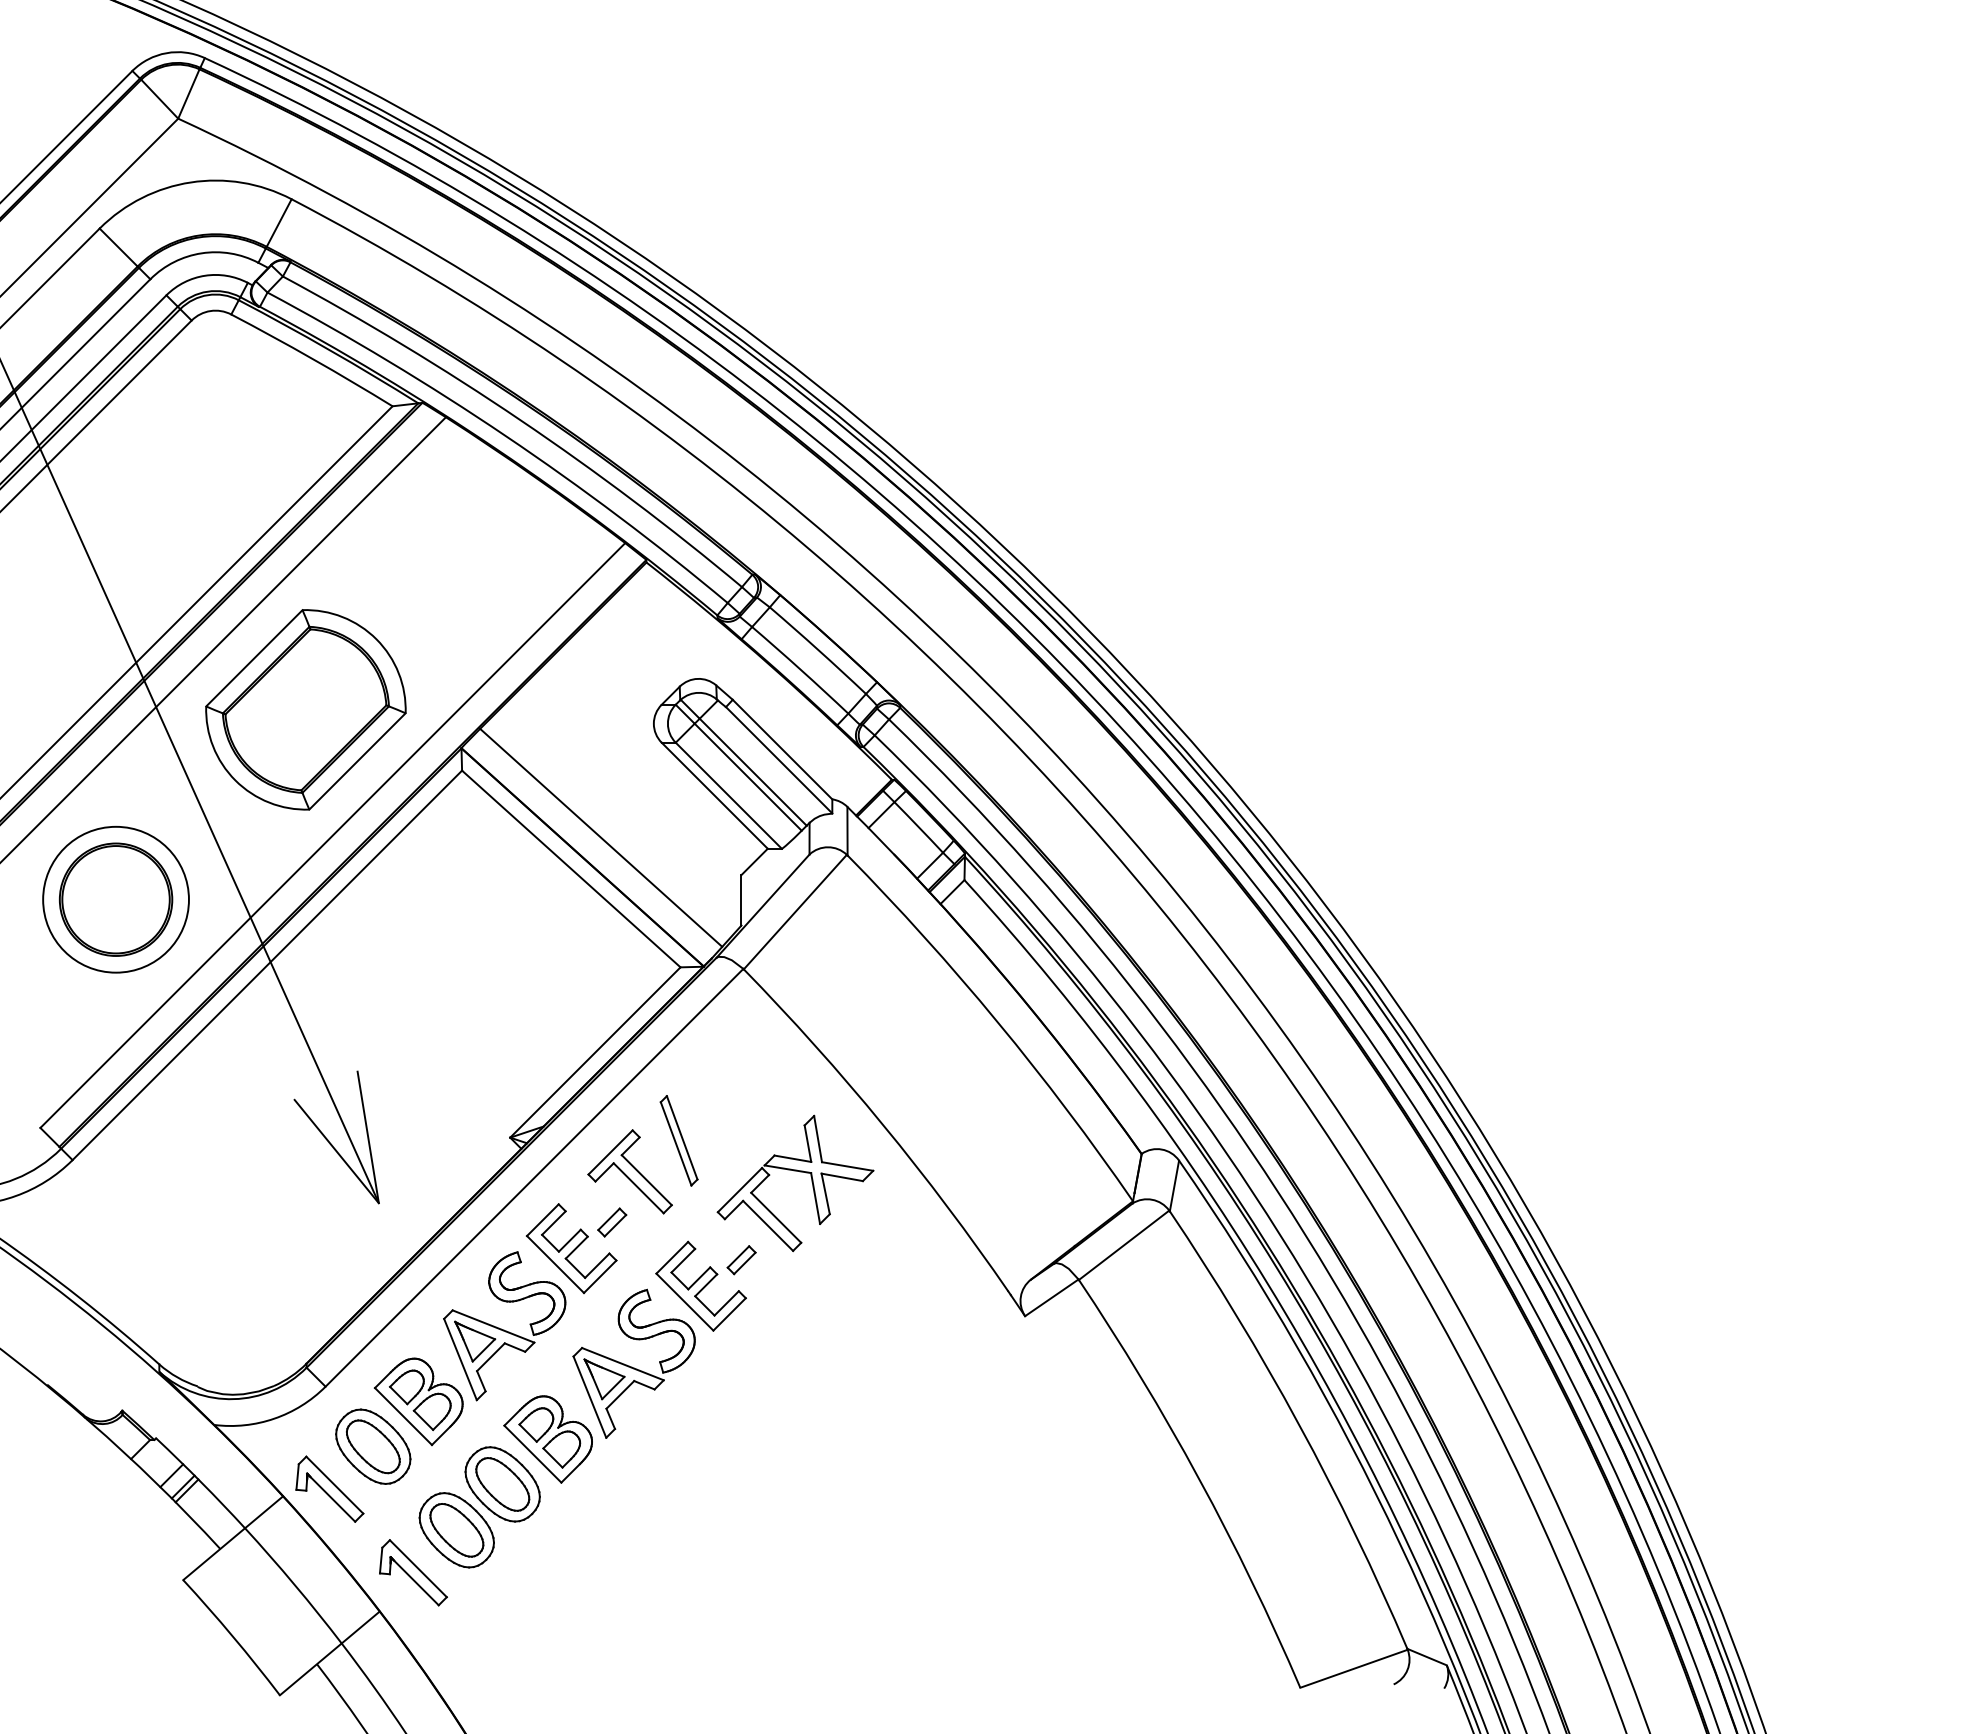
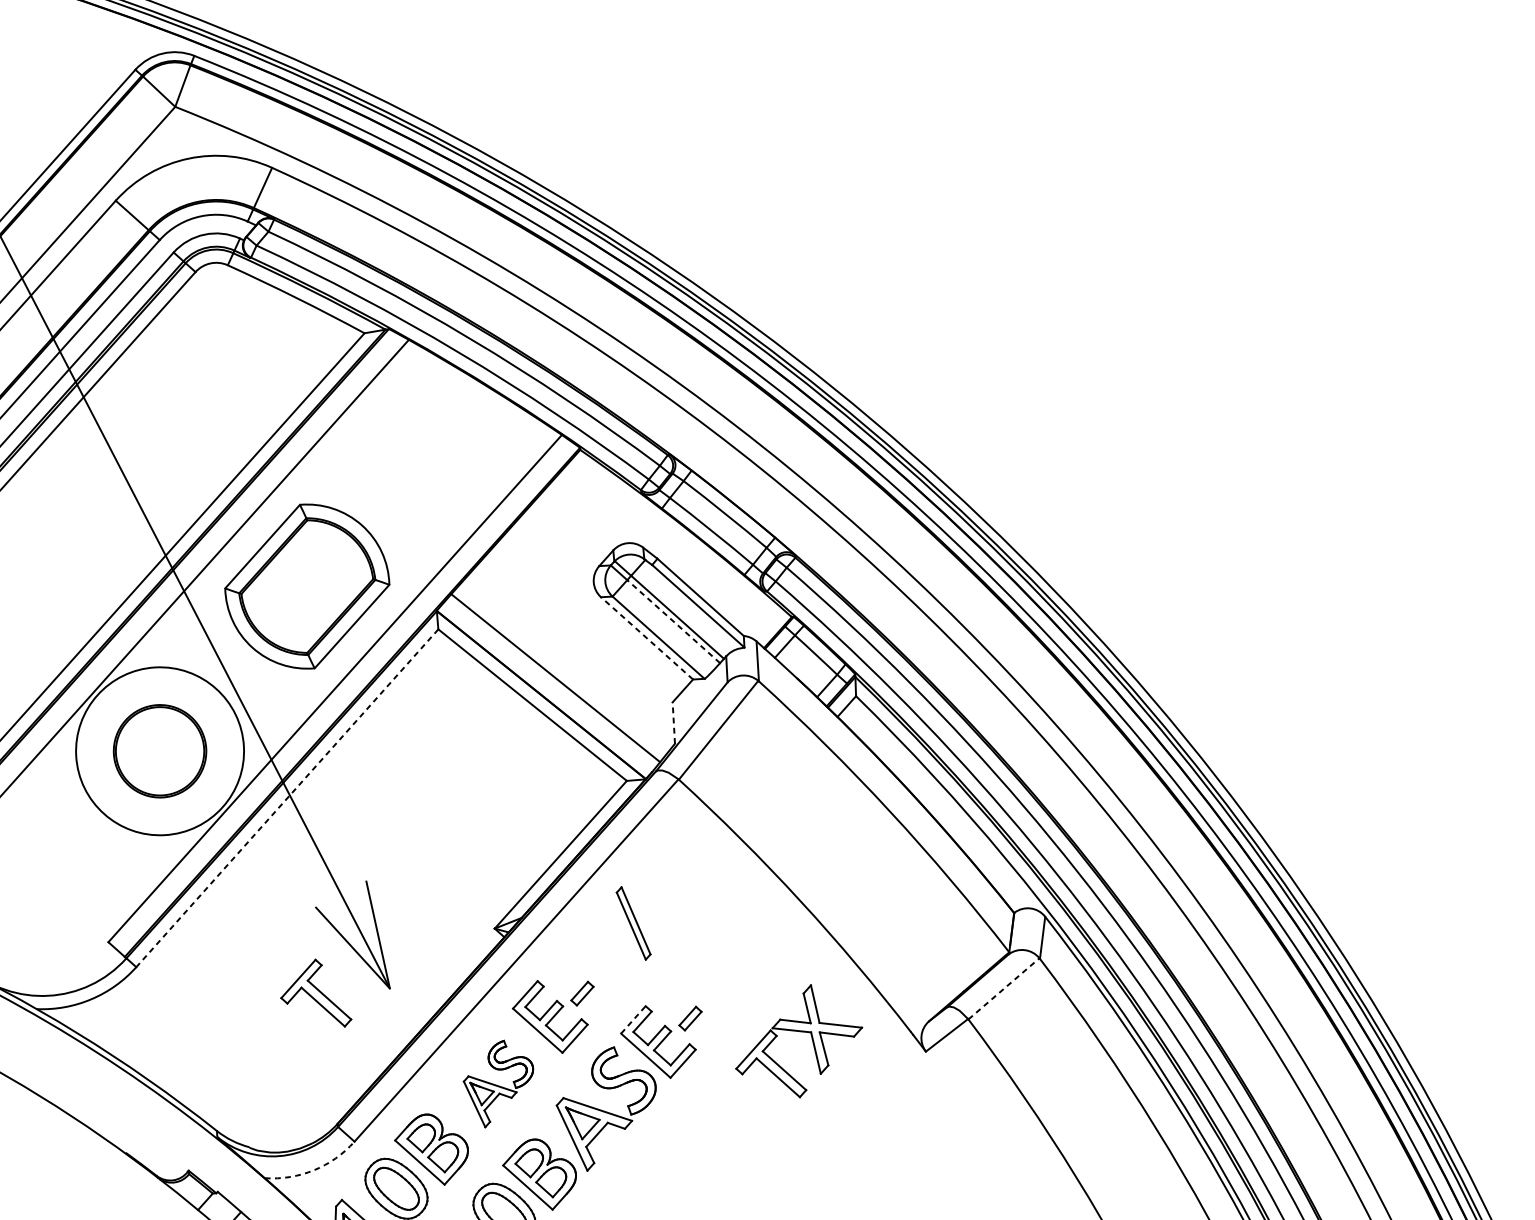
line: (748, 777) -> (673, 621), solid -> dashed
line: (714, 795) -> (646, 638), solid -> dashed
circle: (115, 899) -> (159, 751), size x1.4
line: (741, 899) -> (673, 722), solid -> dashed
line: (266, 965) -> (286, 798), solid -> dashed
part: (629, 1171) -> (314, 993), moved
part: (799, 1172) -> (801, 1032), moved
line: (1124, 1245) -> (1004, 989), solid -> dashed
line: (672, 1257) -> (633, 1019), solid -> dashed
part: (504, 1326) -> (498, 1084), size x0.7
arc: (274, 1418) -> (314, 1170), solid -> dashed

